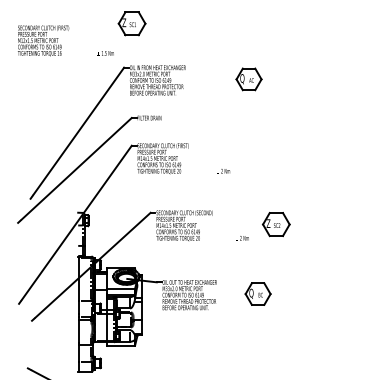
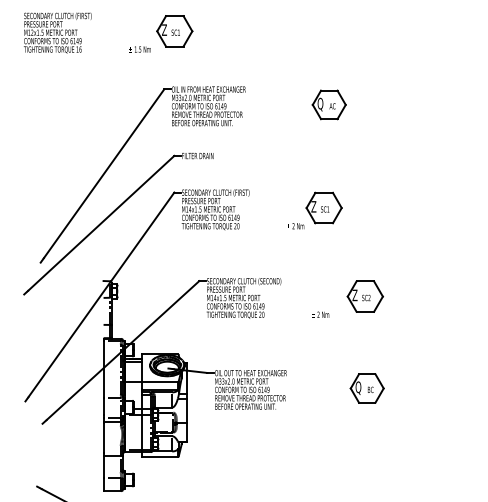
text: (66, 40) -> (87, 32), moved
part: (244, 157) -> (323, 207), added
part: (257, 294) -> (366, 388), moved

